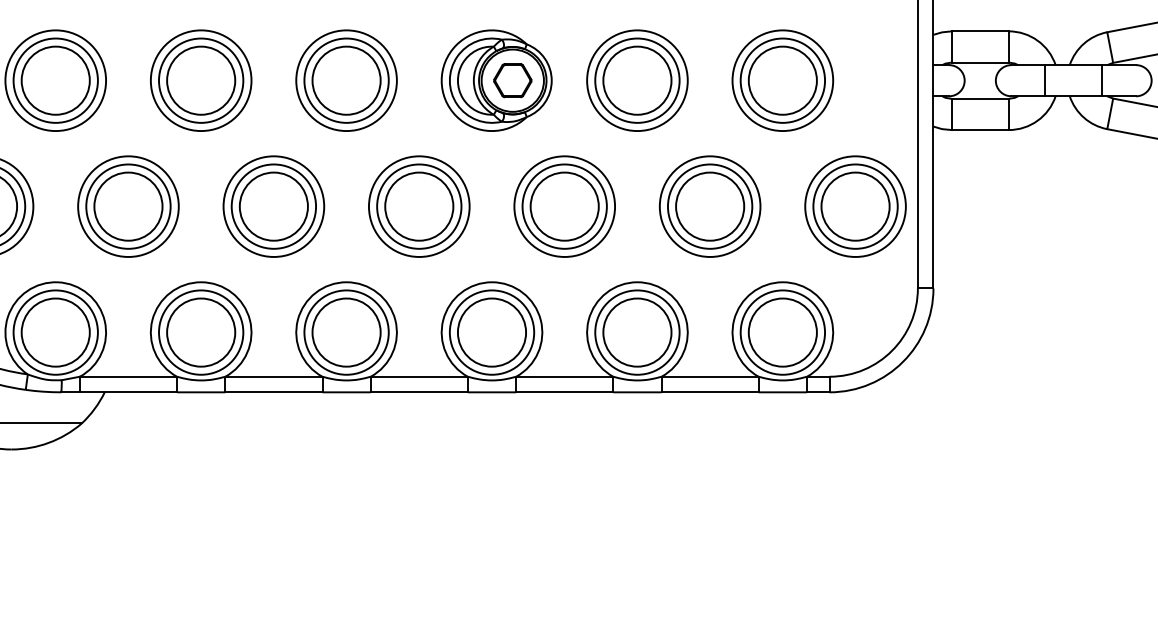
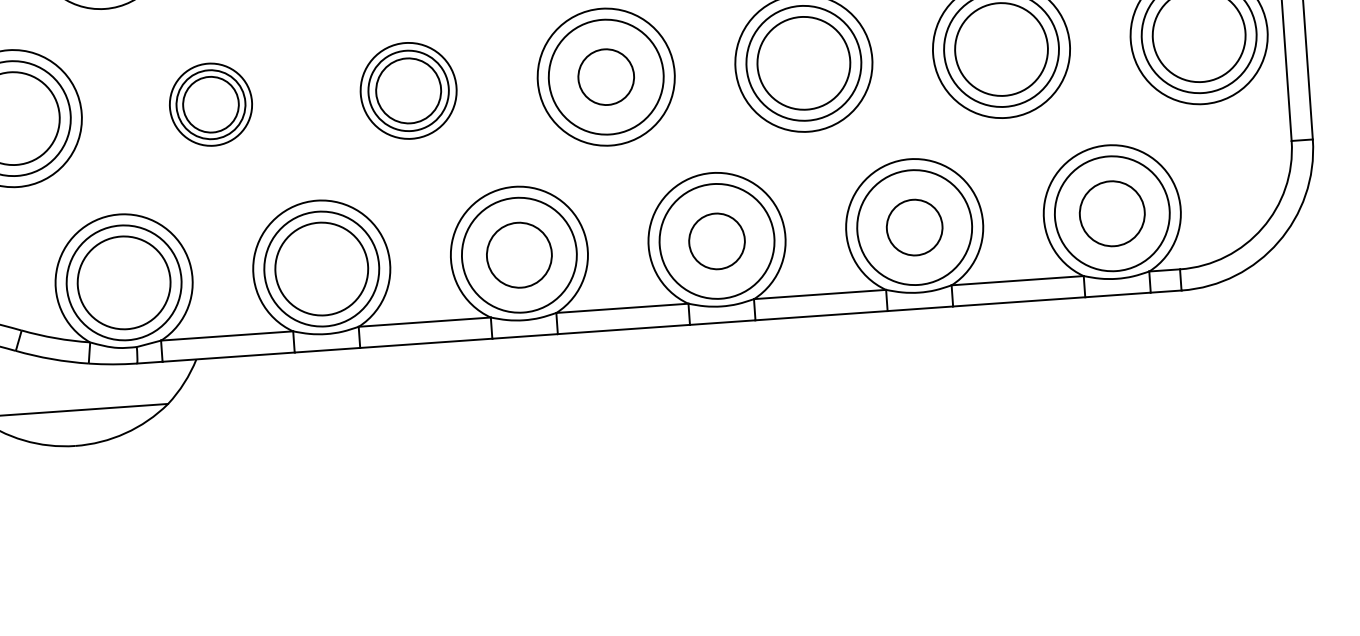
part: (128, 206) -> (211, 104), size x0.6
part: (273, 206) -> (408, 90), size x0.7
circle: (419, 206) -> (606, 76), size x0.6
circle: (346, 332) -> (519, 255), size x0.7
circle: (491, 332) -> (716, 241), size x0.6
circle: (637, 332) -> (914, 227), size x0.6
circle: (782, 332) -> (1111, 213), size x0.7

